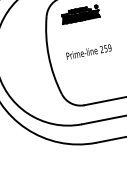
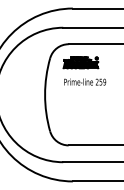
text: (89, 51) -> (85, 81), moved

